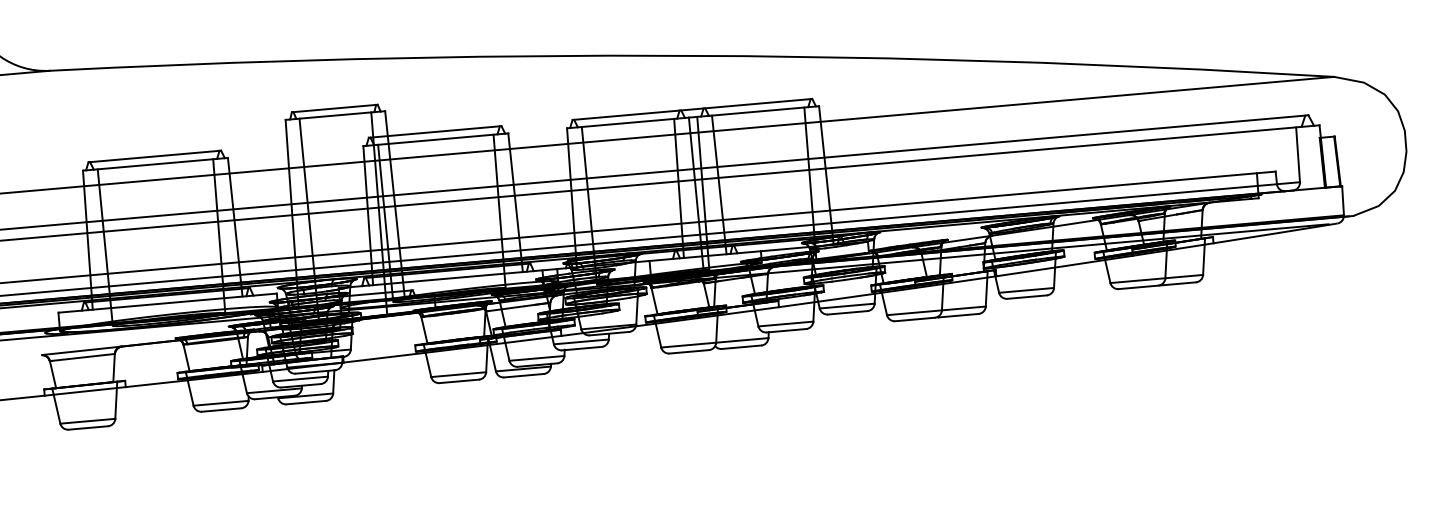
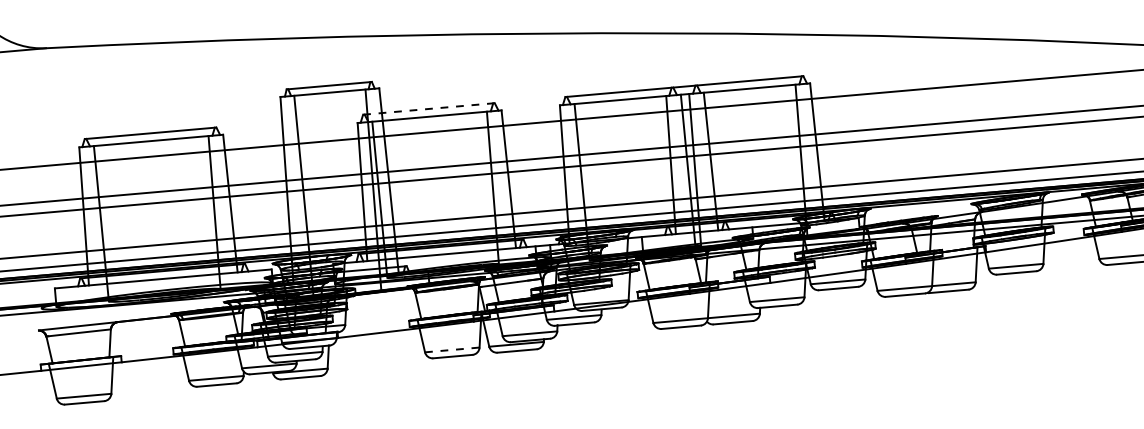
line: (435, 131) -> (429, 108), solid -> dashed
line: (458, 374) -> (452, 349), solid -> dashed

